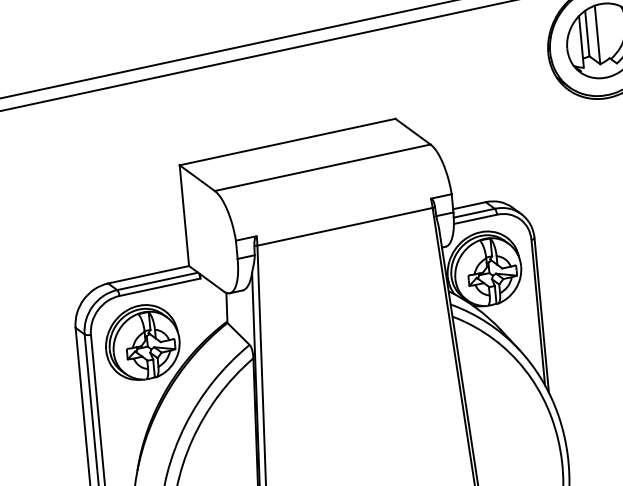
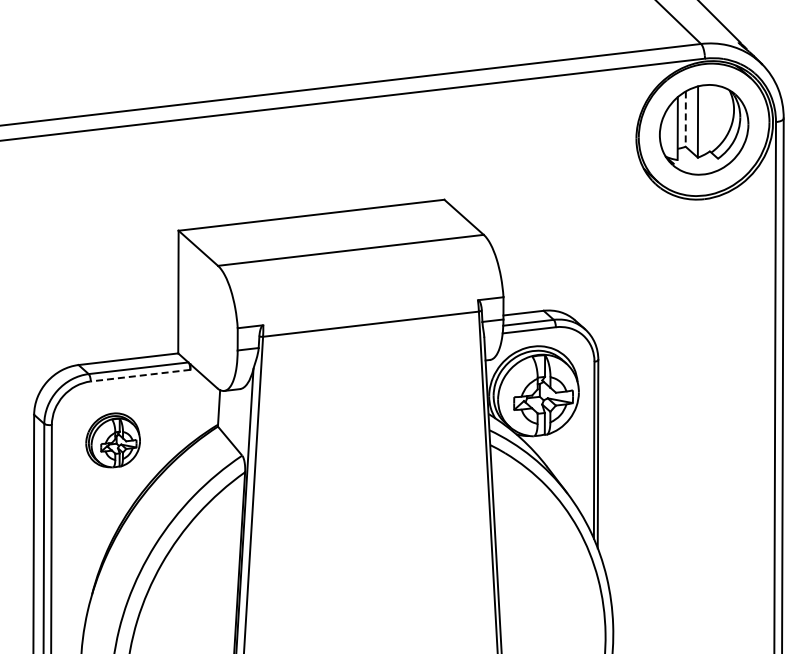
line: (587, 33) -> (685, 119), solid -> dashed
line: (159, 287) -> (140, 375), solid -> dashed
part: (141, 342) -> (112, 440), size x0.6

